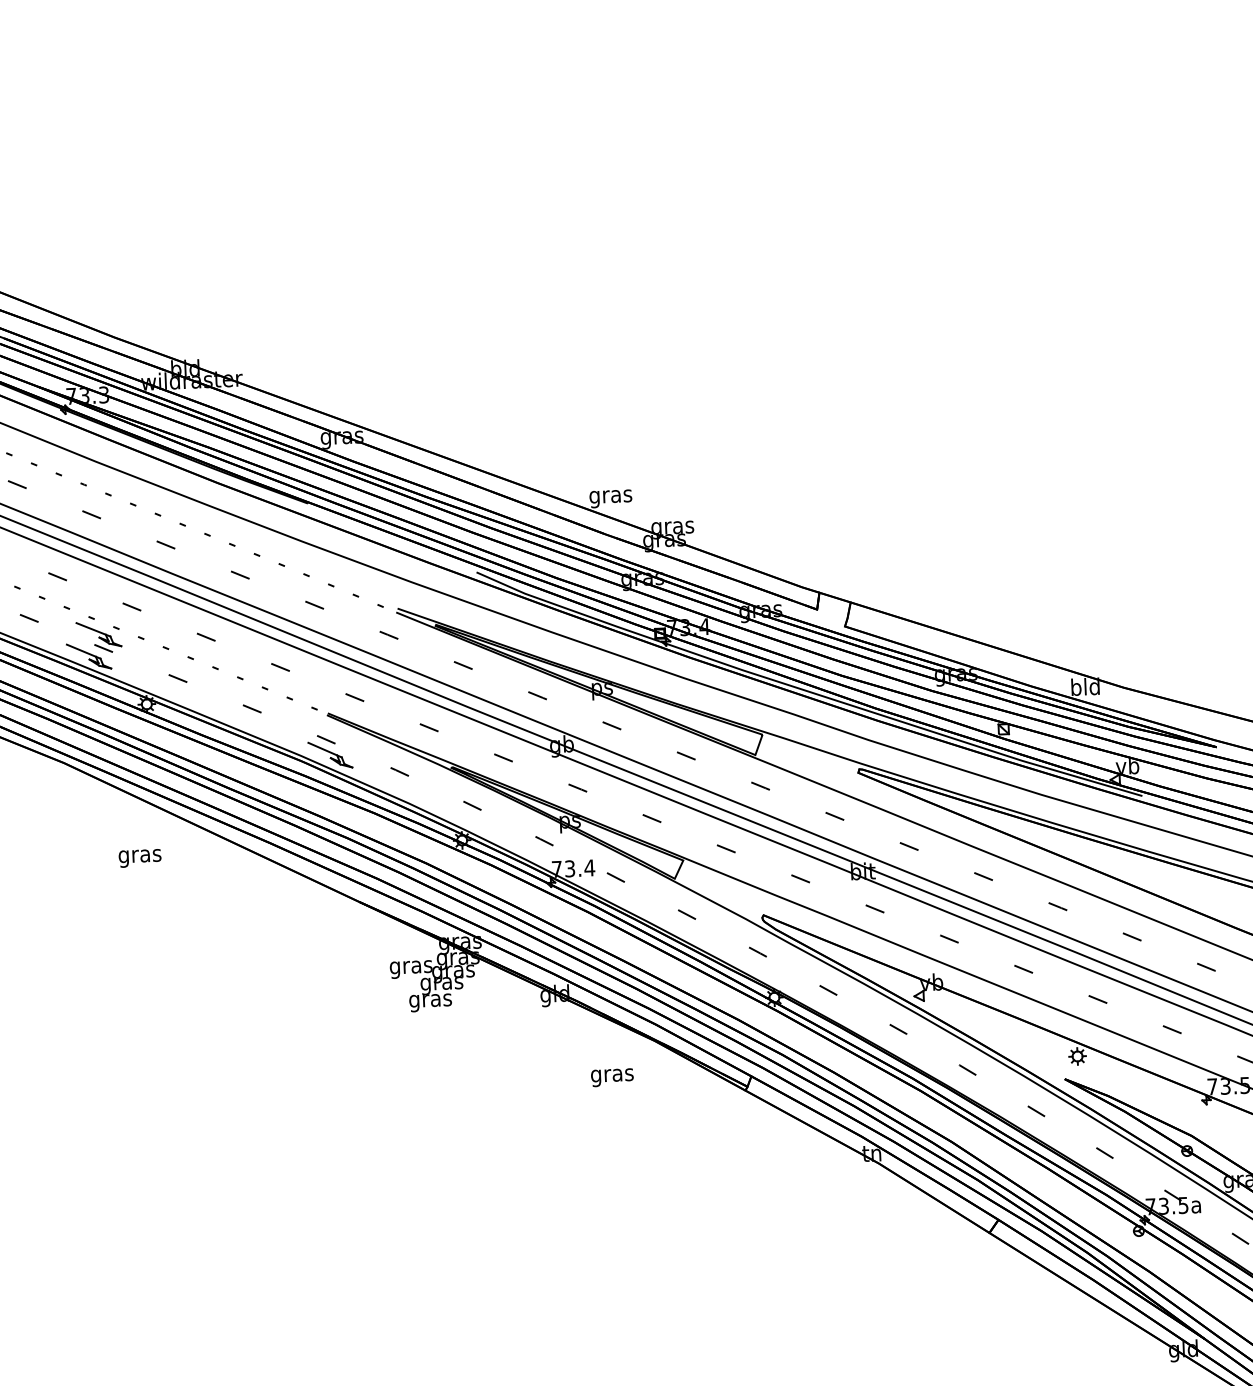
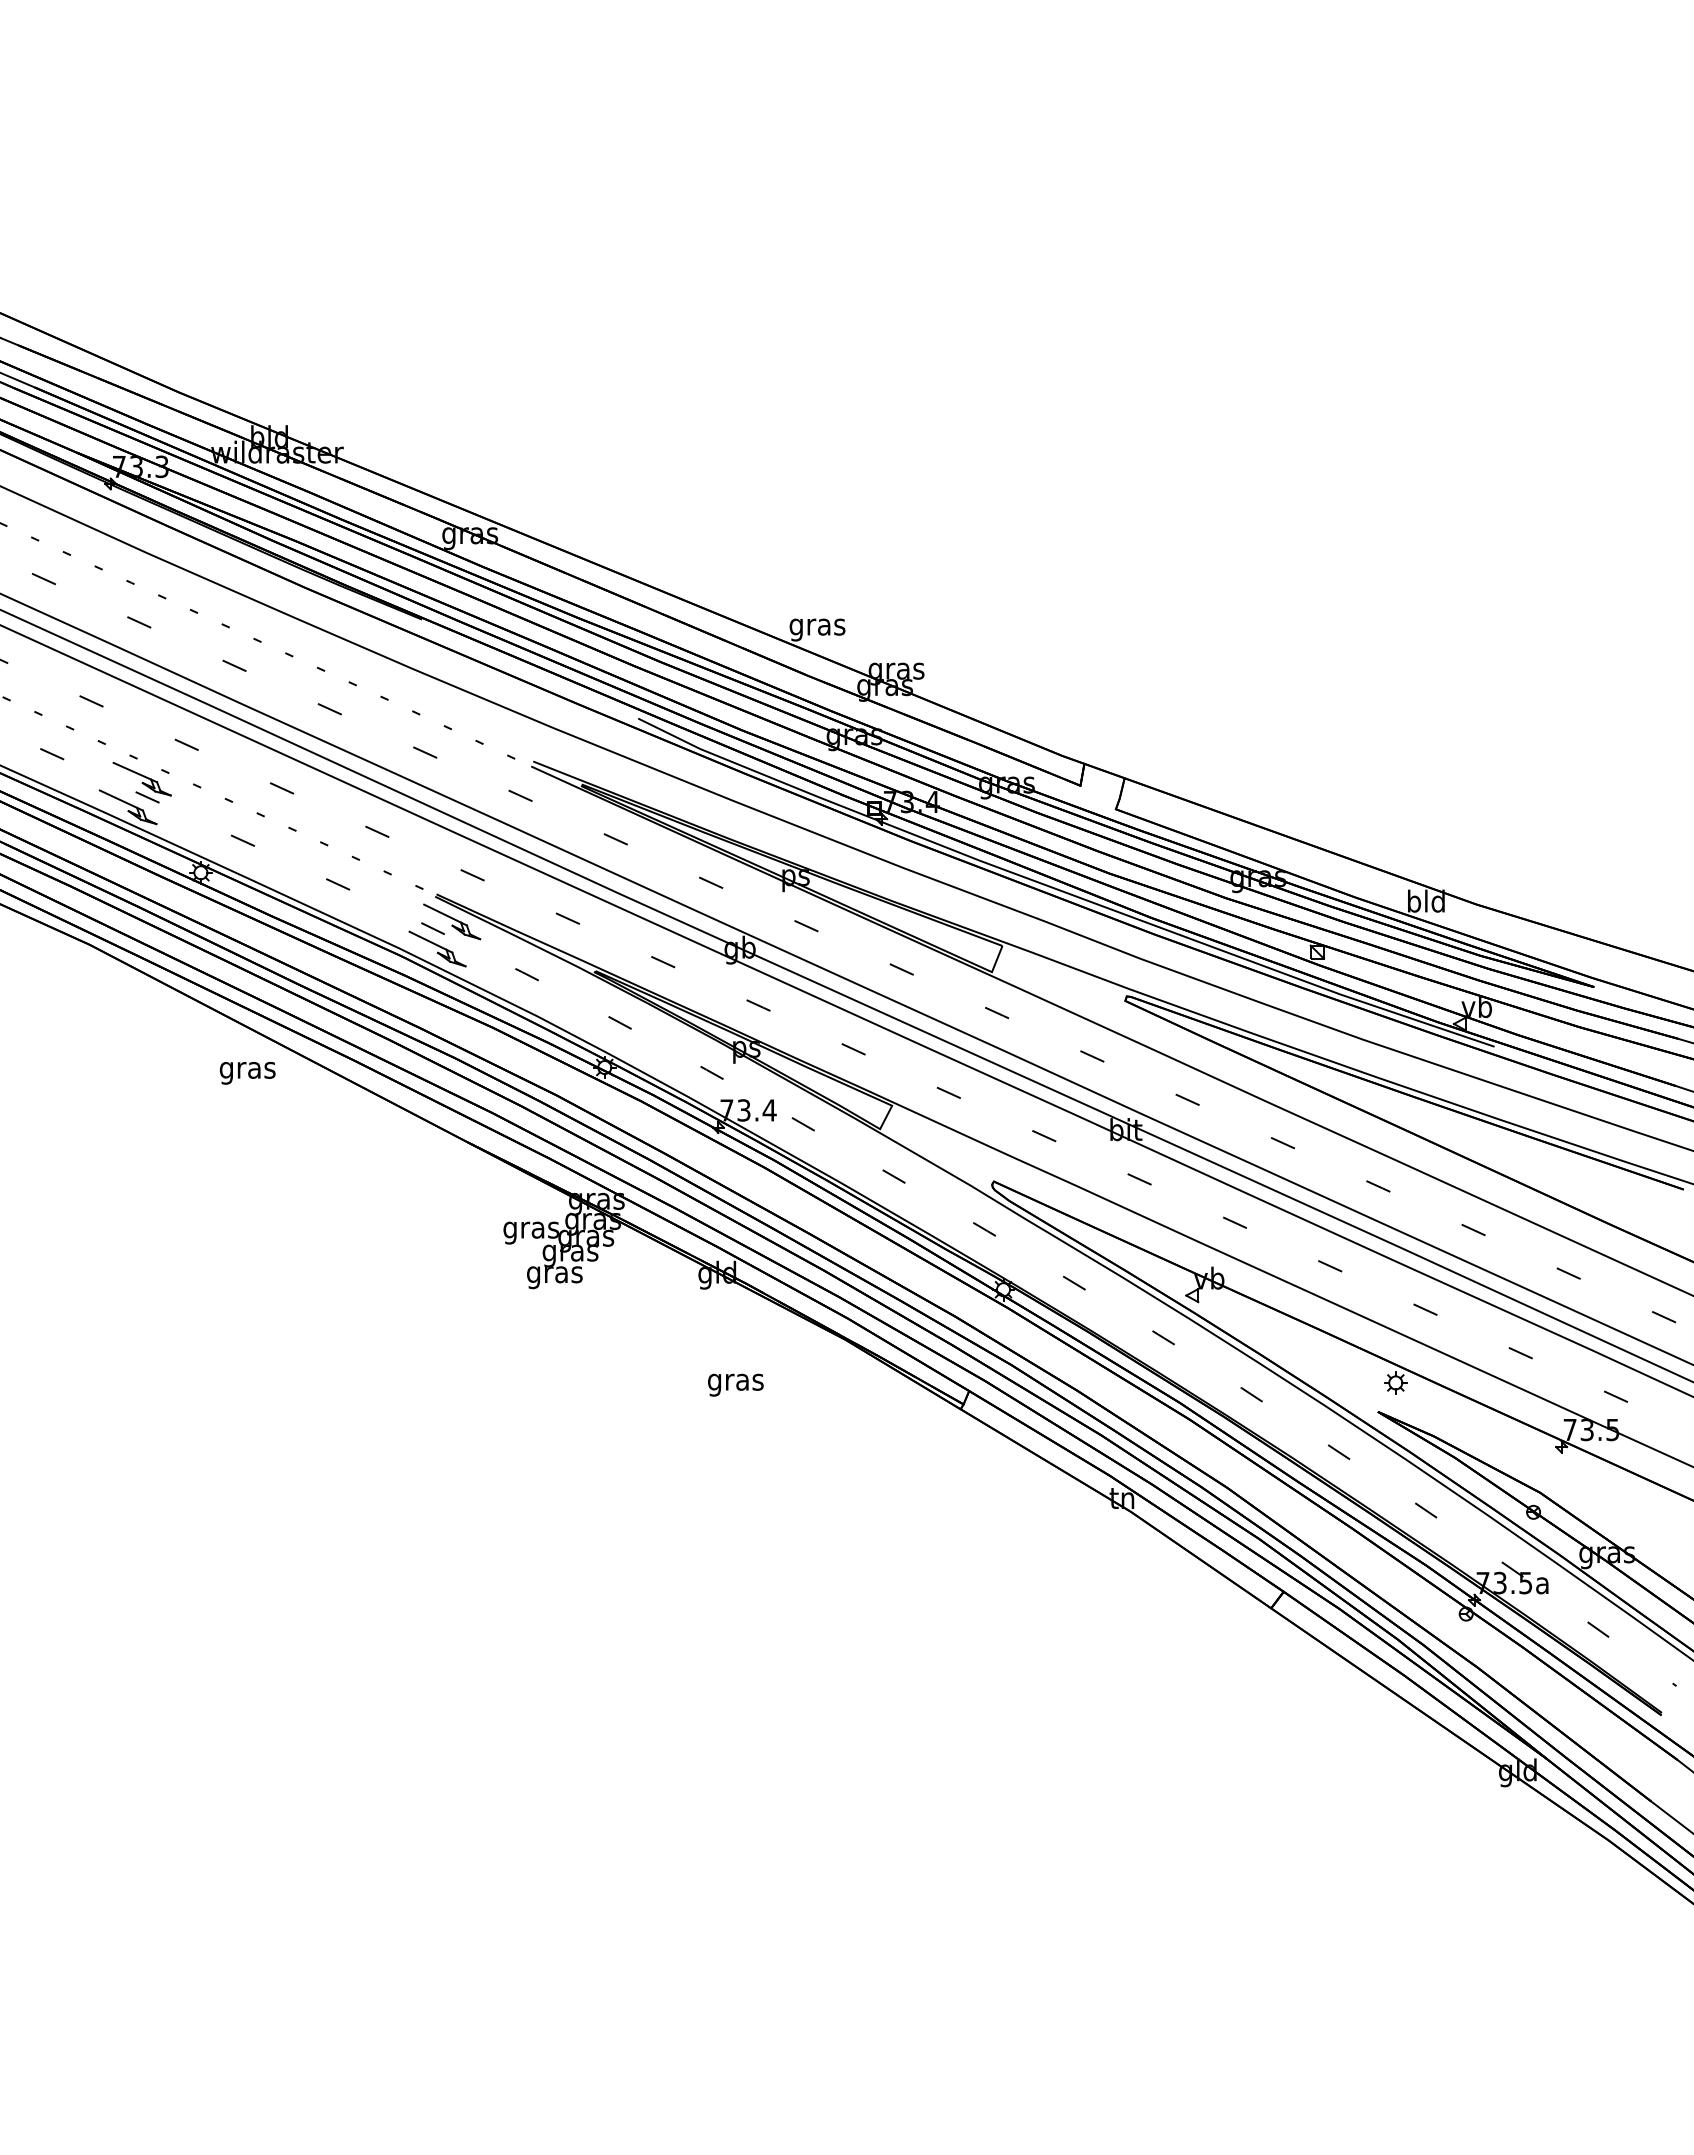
part: (340, 733) -> (452, 921), added
text: (139, 858) -> (247, 1073), moved
text: (612, 1077) -> (735, 1384), moved

